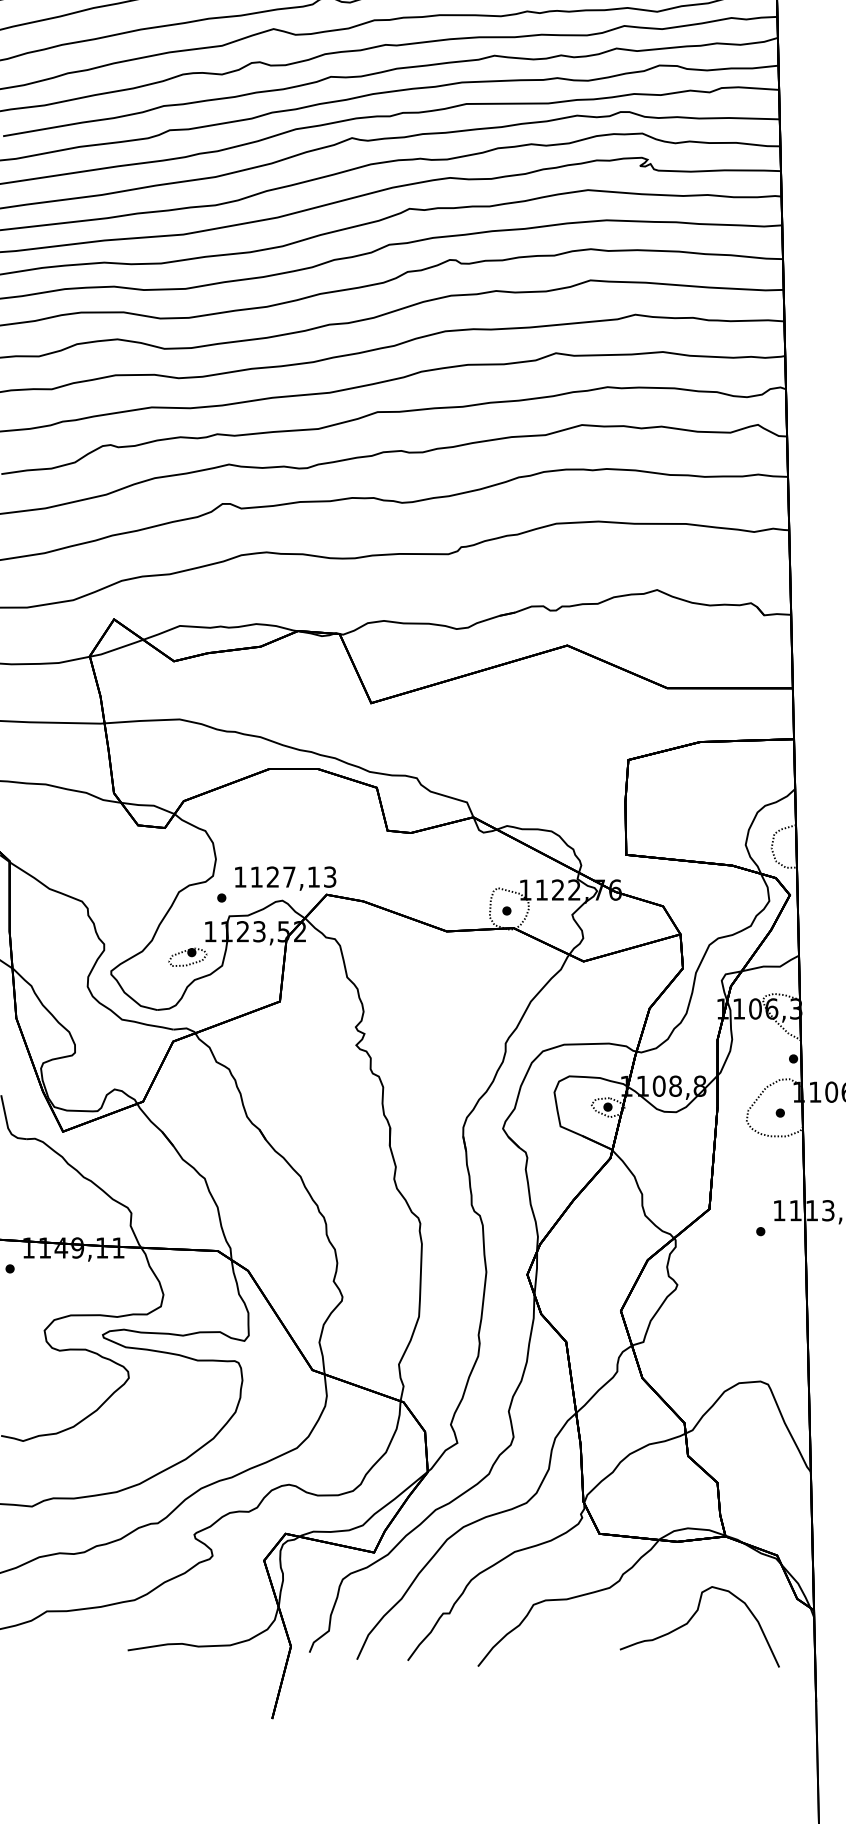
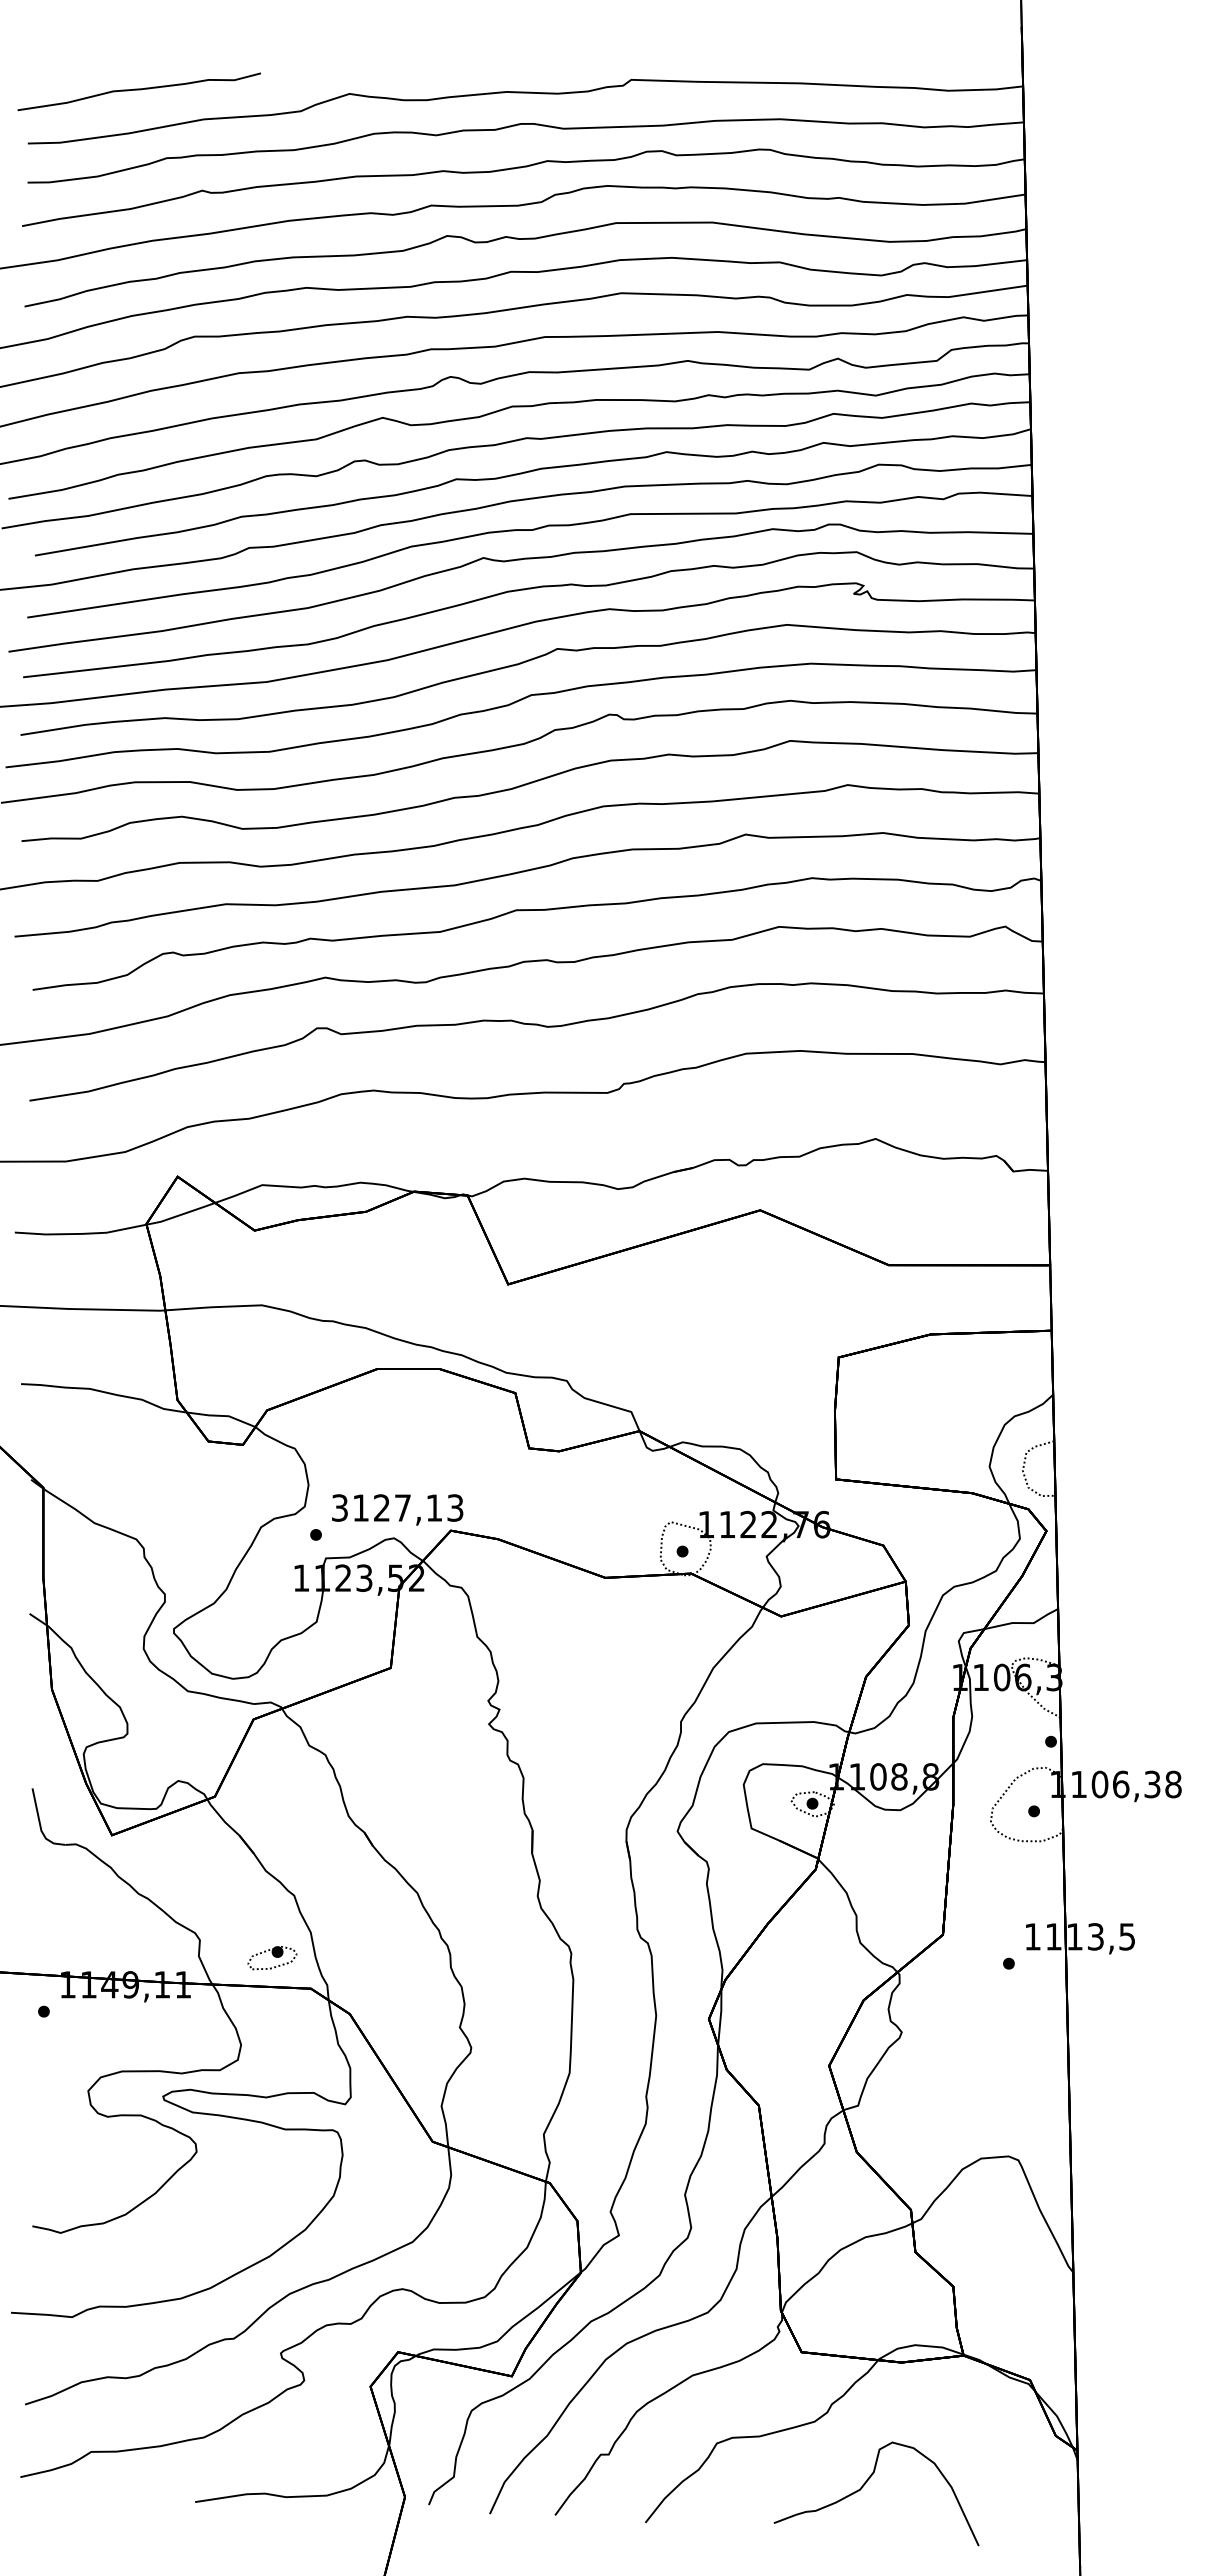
text: (240, 876) -> (339, 1507), 1127,13 -> 3127,13
part: (187, 957) -> (272, 1958), moved
curve: (691, 1618) -> (866, 2483), moved

